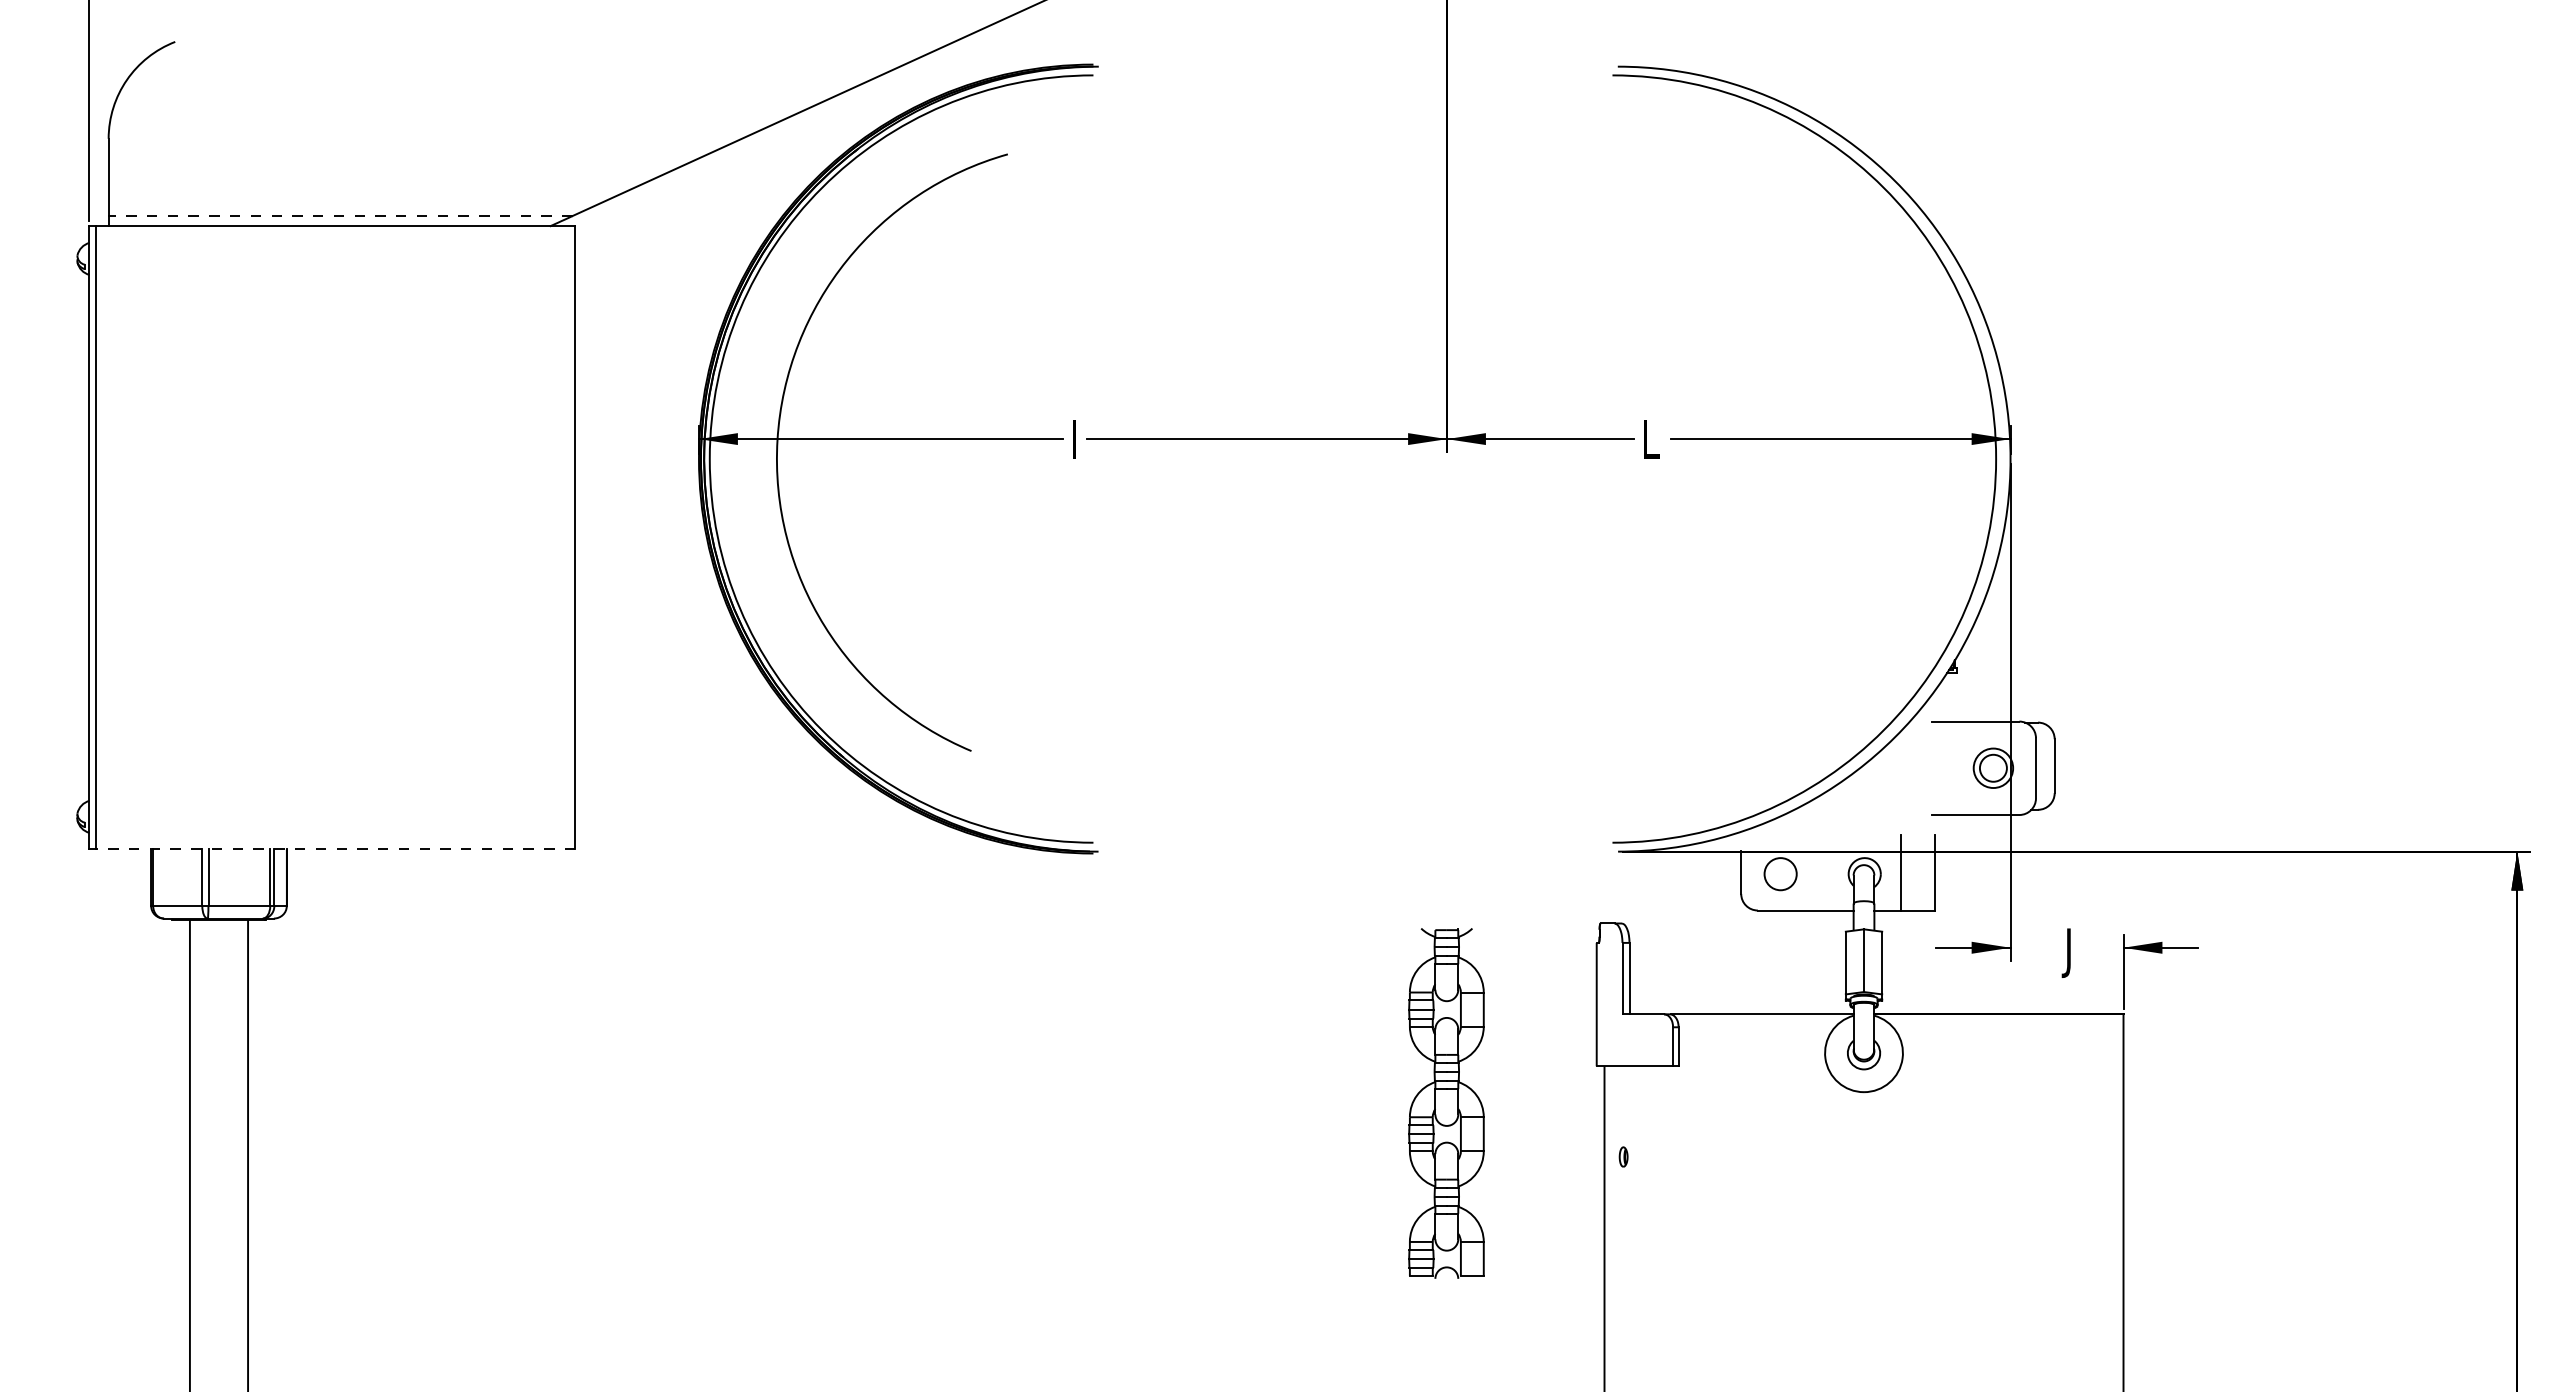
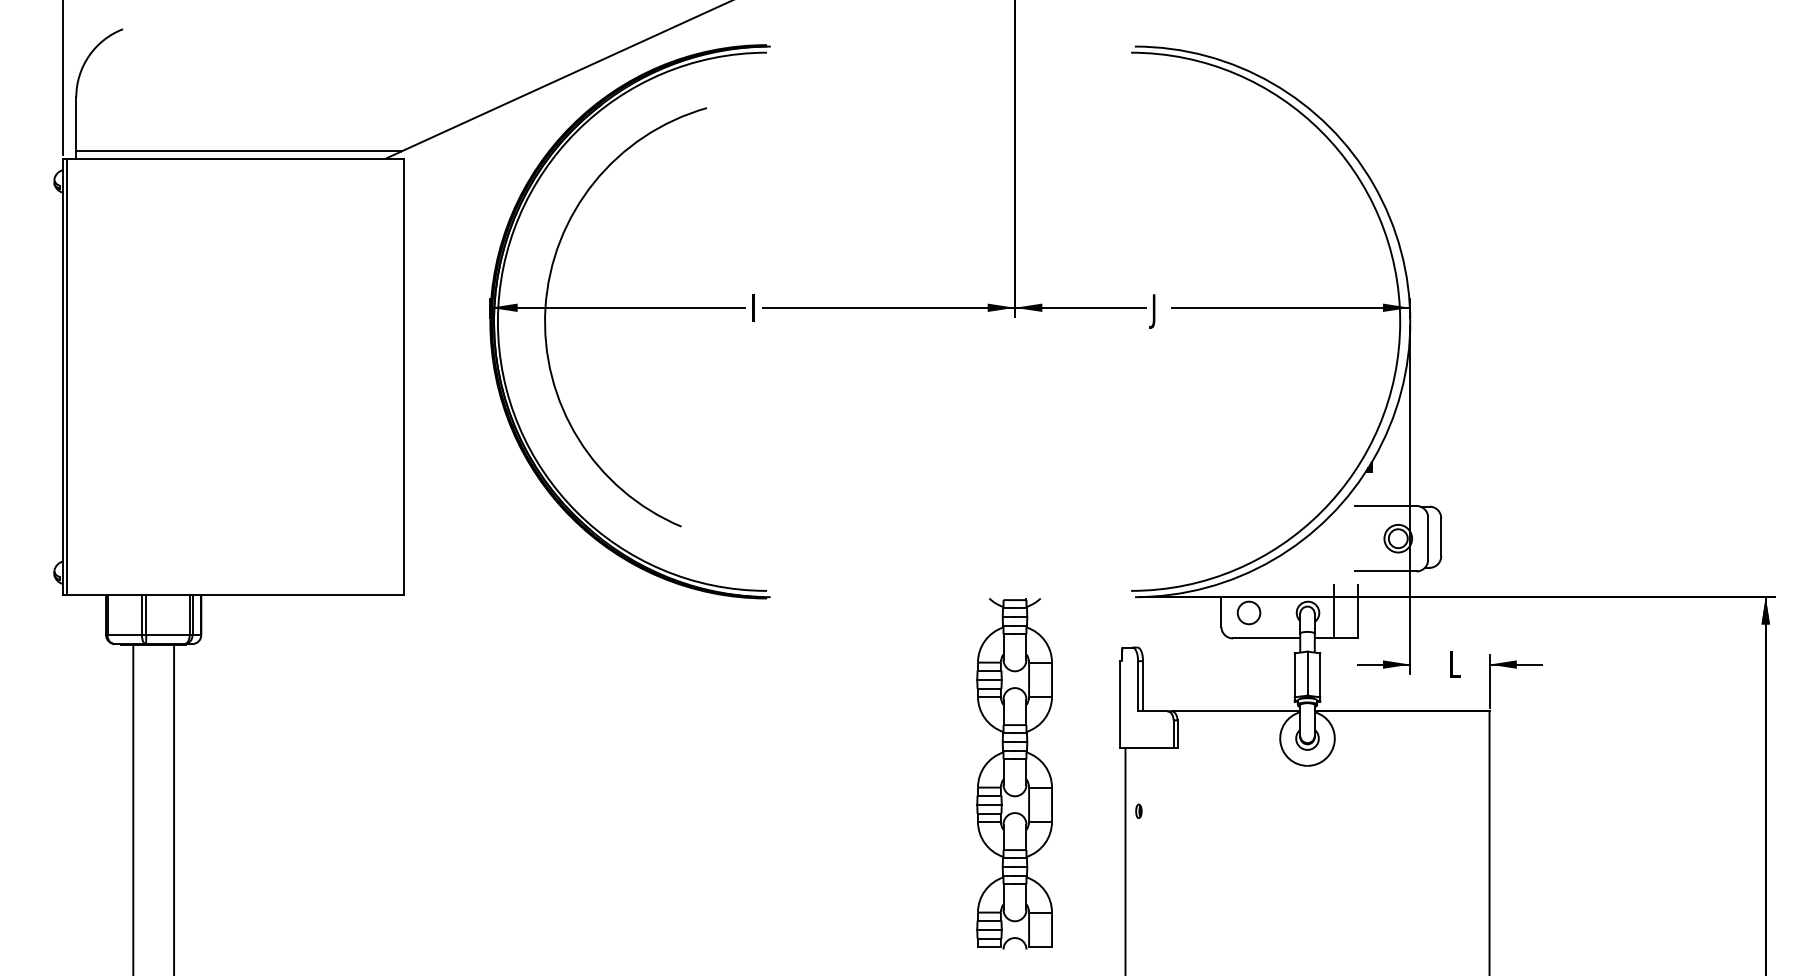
line: (340, 216) -> (238, 151), dashed -> solid
text: (1648, 444) -> (1156, 311), L -> J
line: (335, 849) -> (235, 595), dashed -> solid
text: (2072, 952) -> (1453, 667), J -> L
part: (1446, 1103) -> (1014, 773), size x1.43

